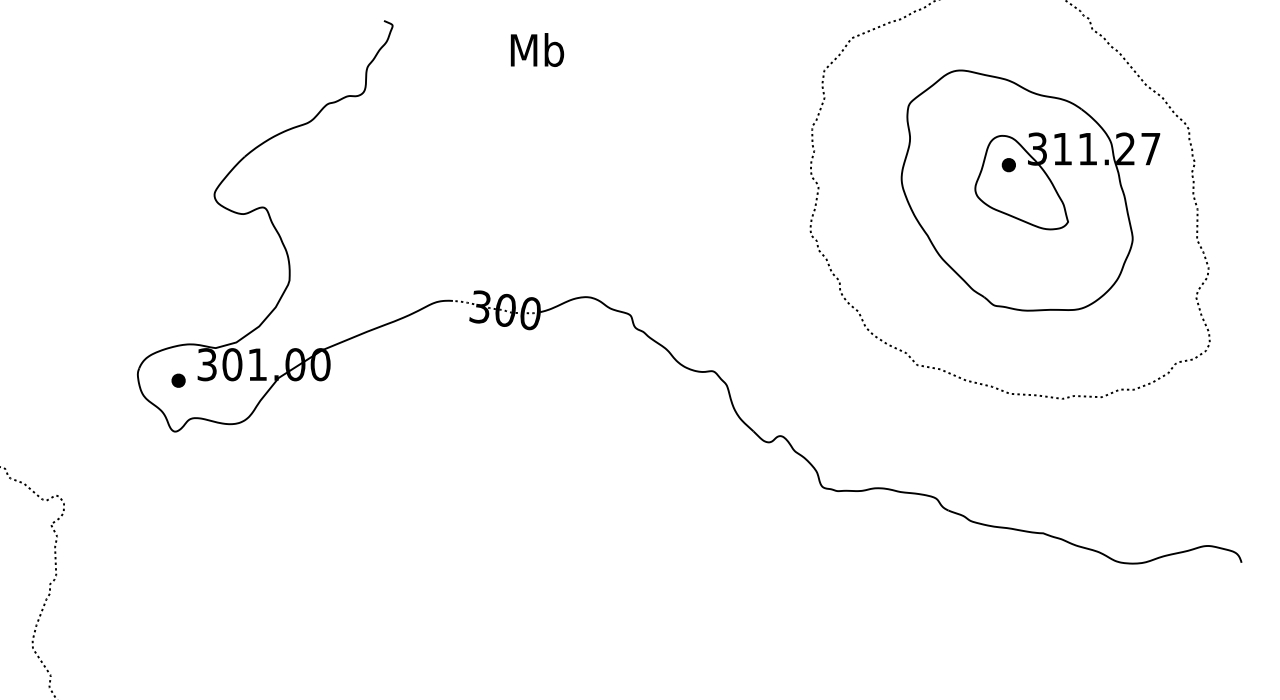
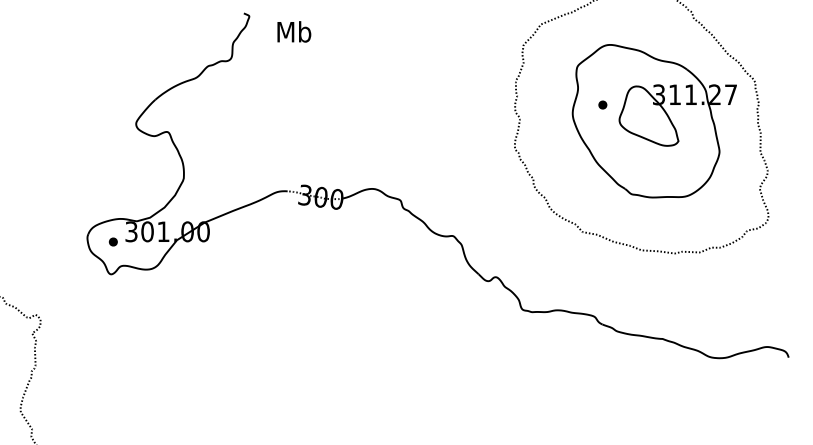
text: (537, 49) -> (294, 31), moved
part: (1008, 164) -> (602, 104), moved

